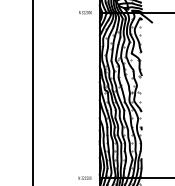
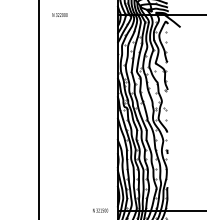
text: (84, 12) -> (59, 14), moved

